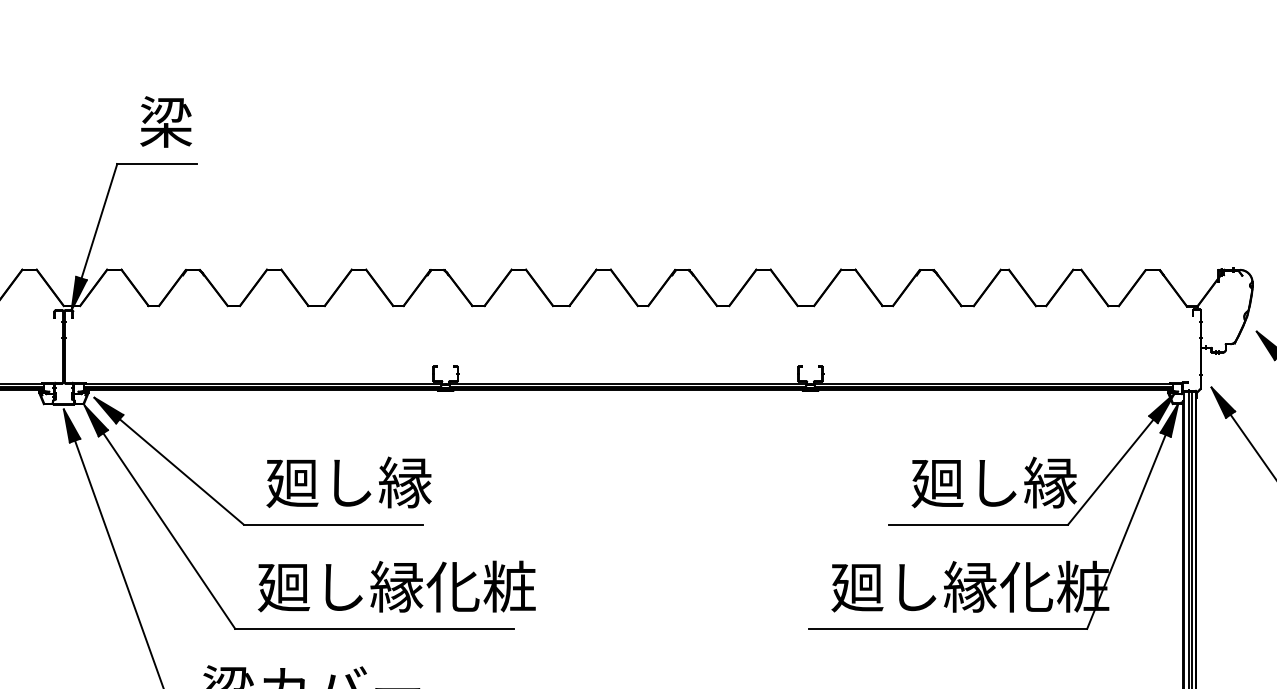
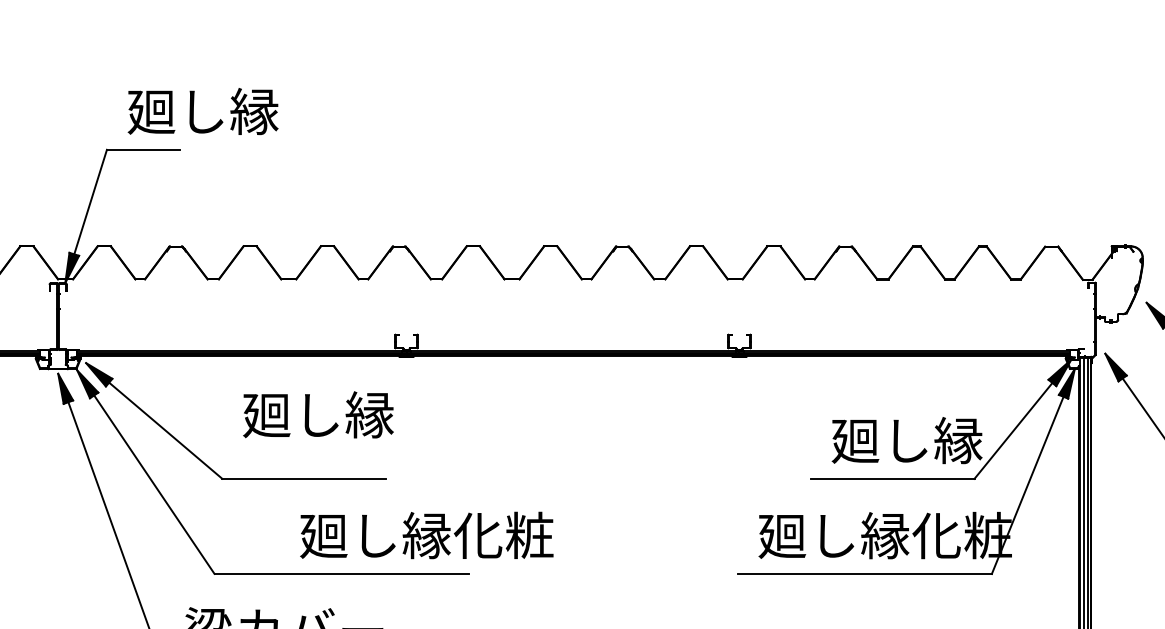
text: (222, 121) -> (202, 111), 梁 -> 廻し縁
text: (348, 482) -> (317, 414), moved
text: (396, 586) -> (426, 535), moved

